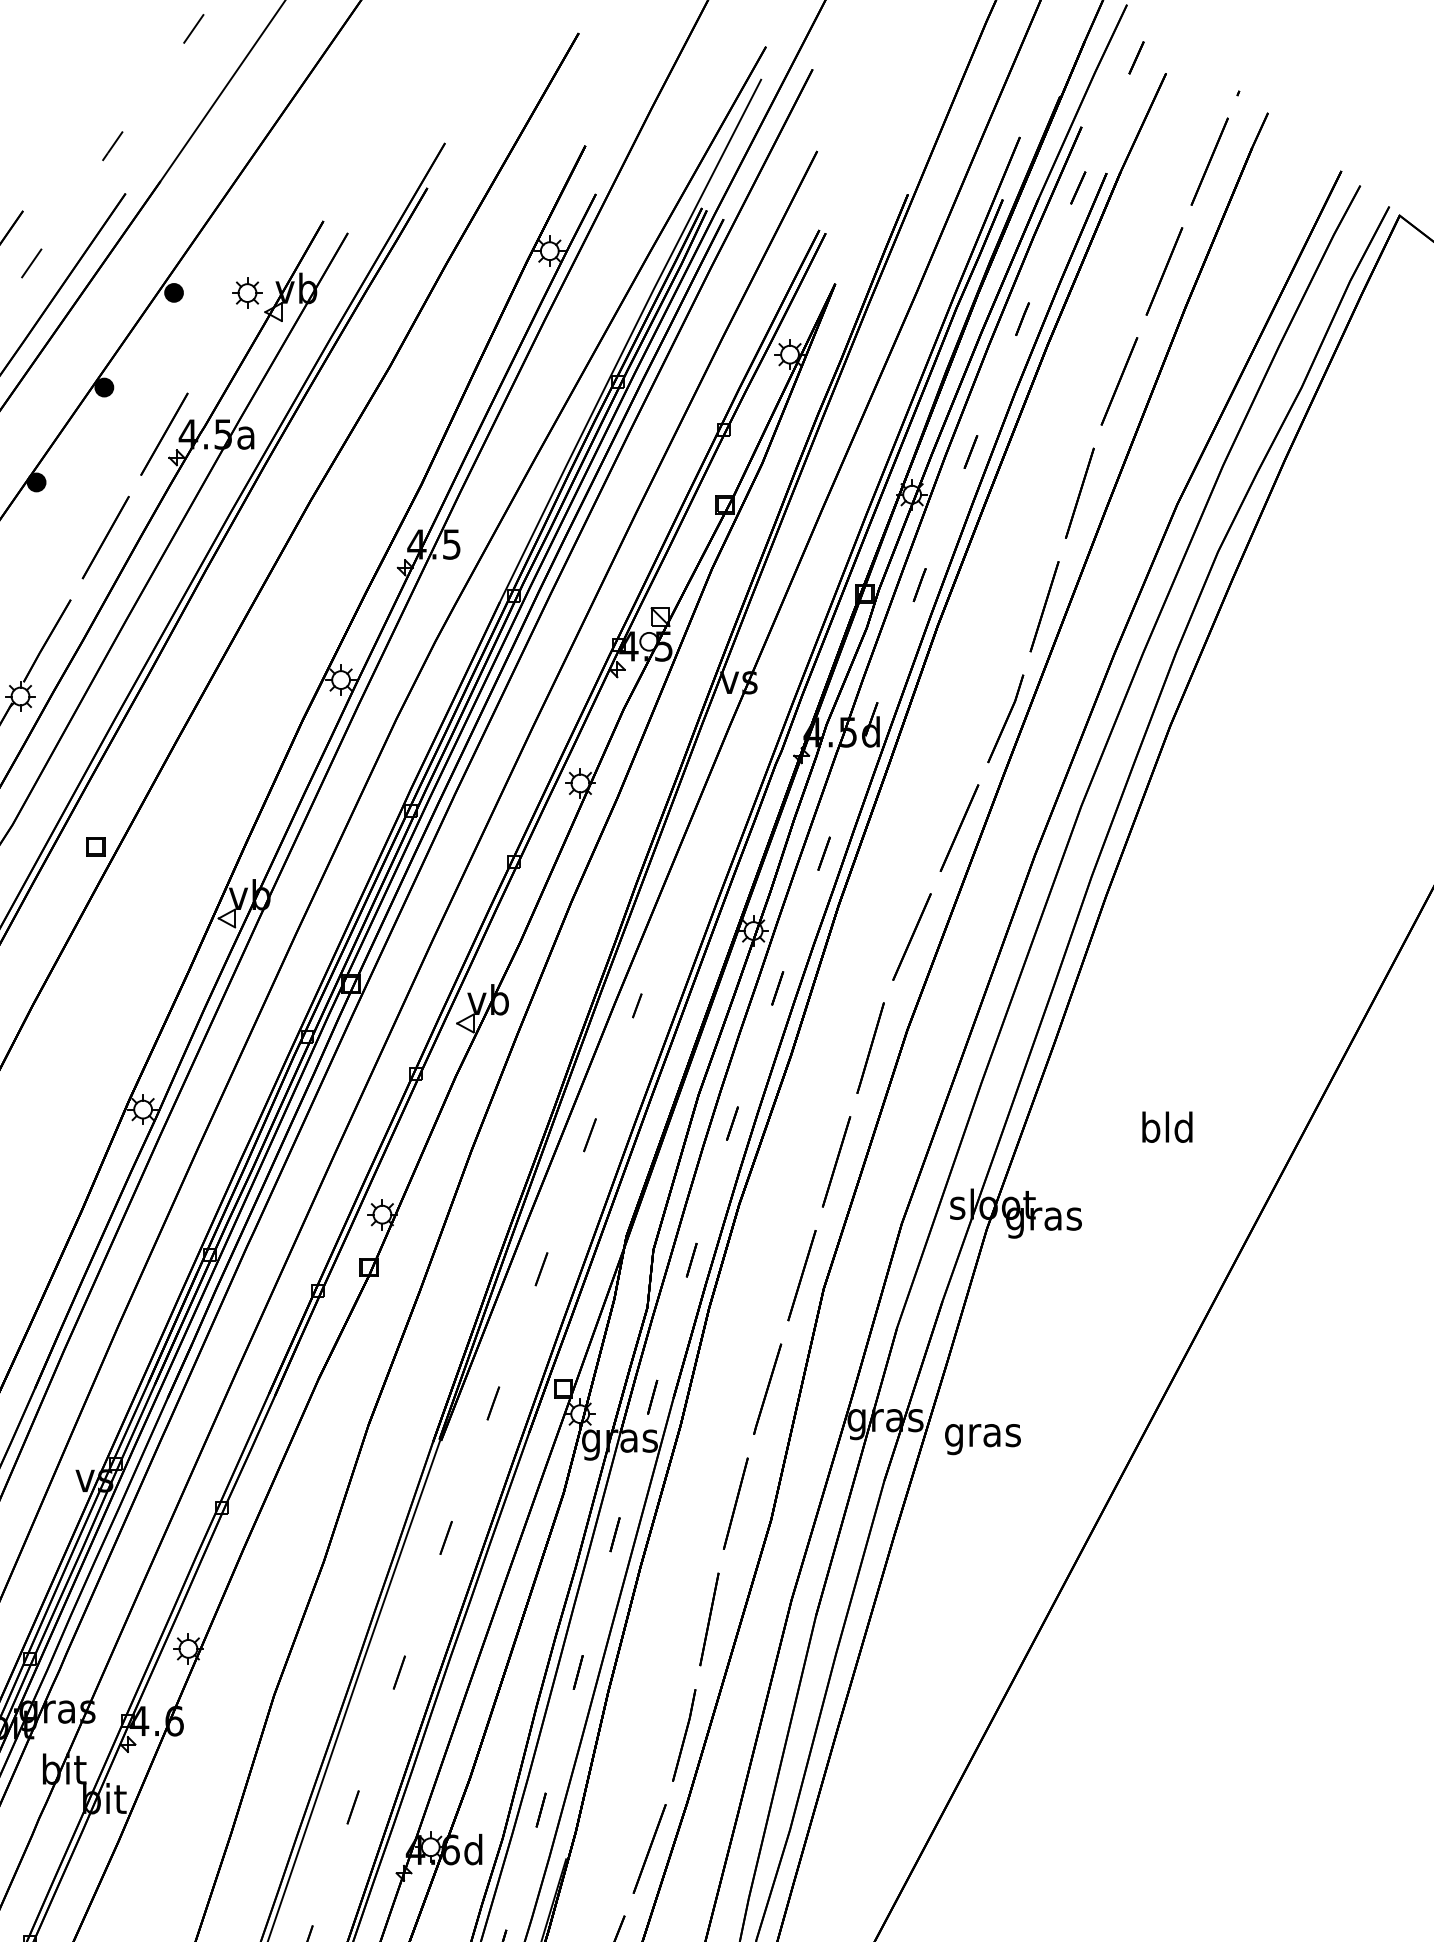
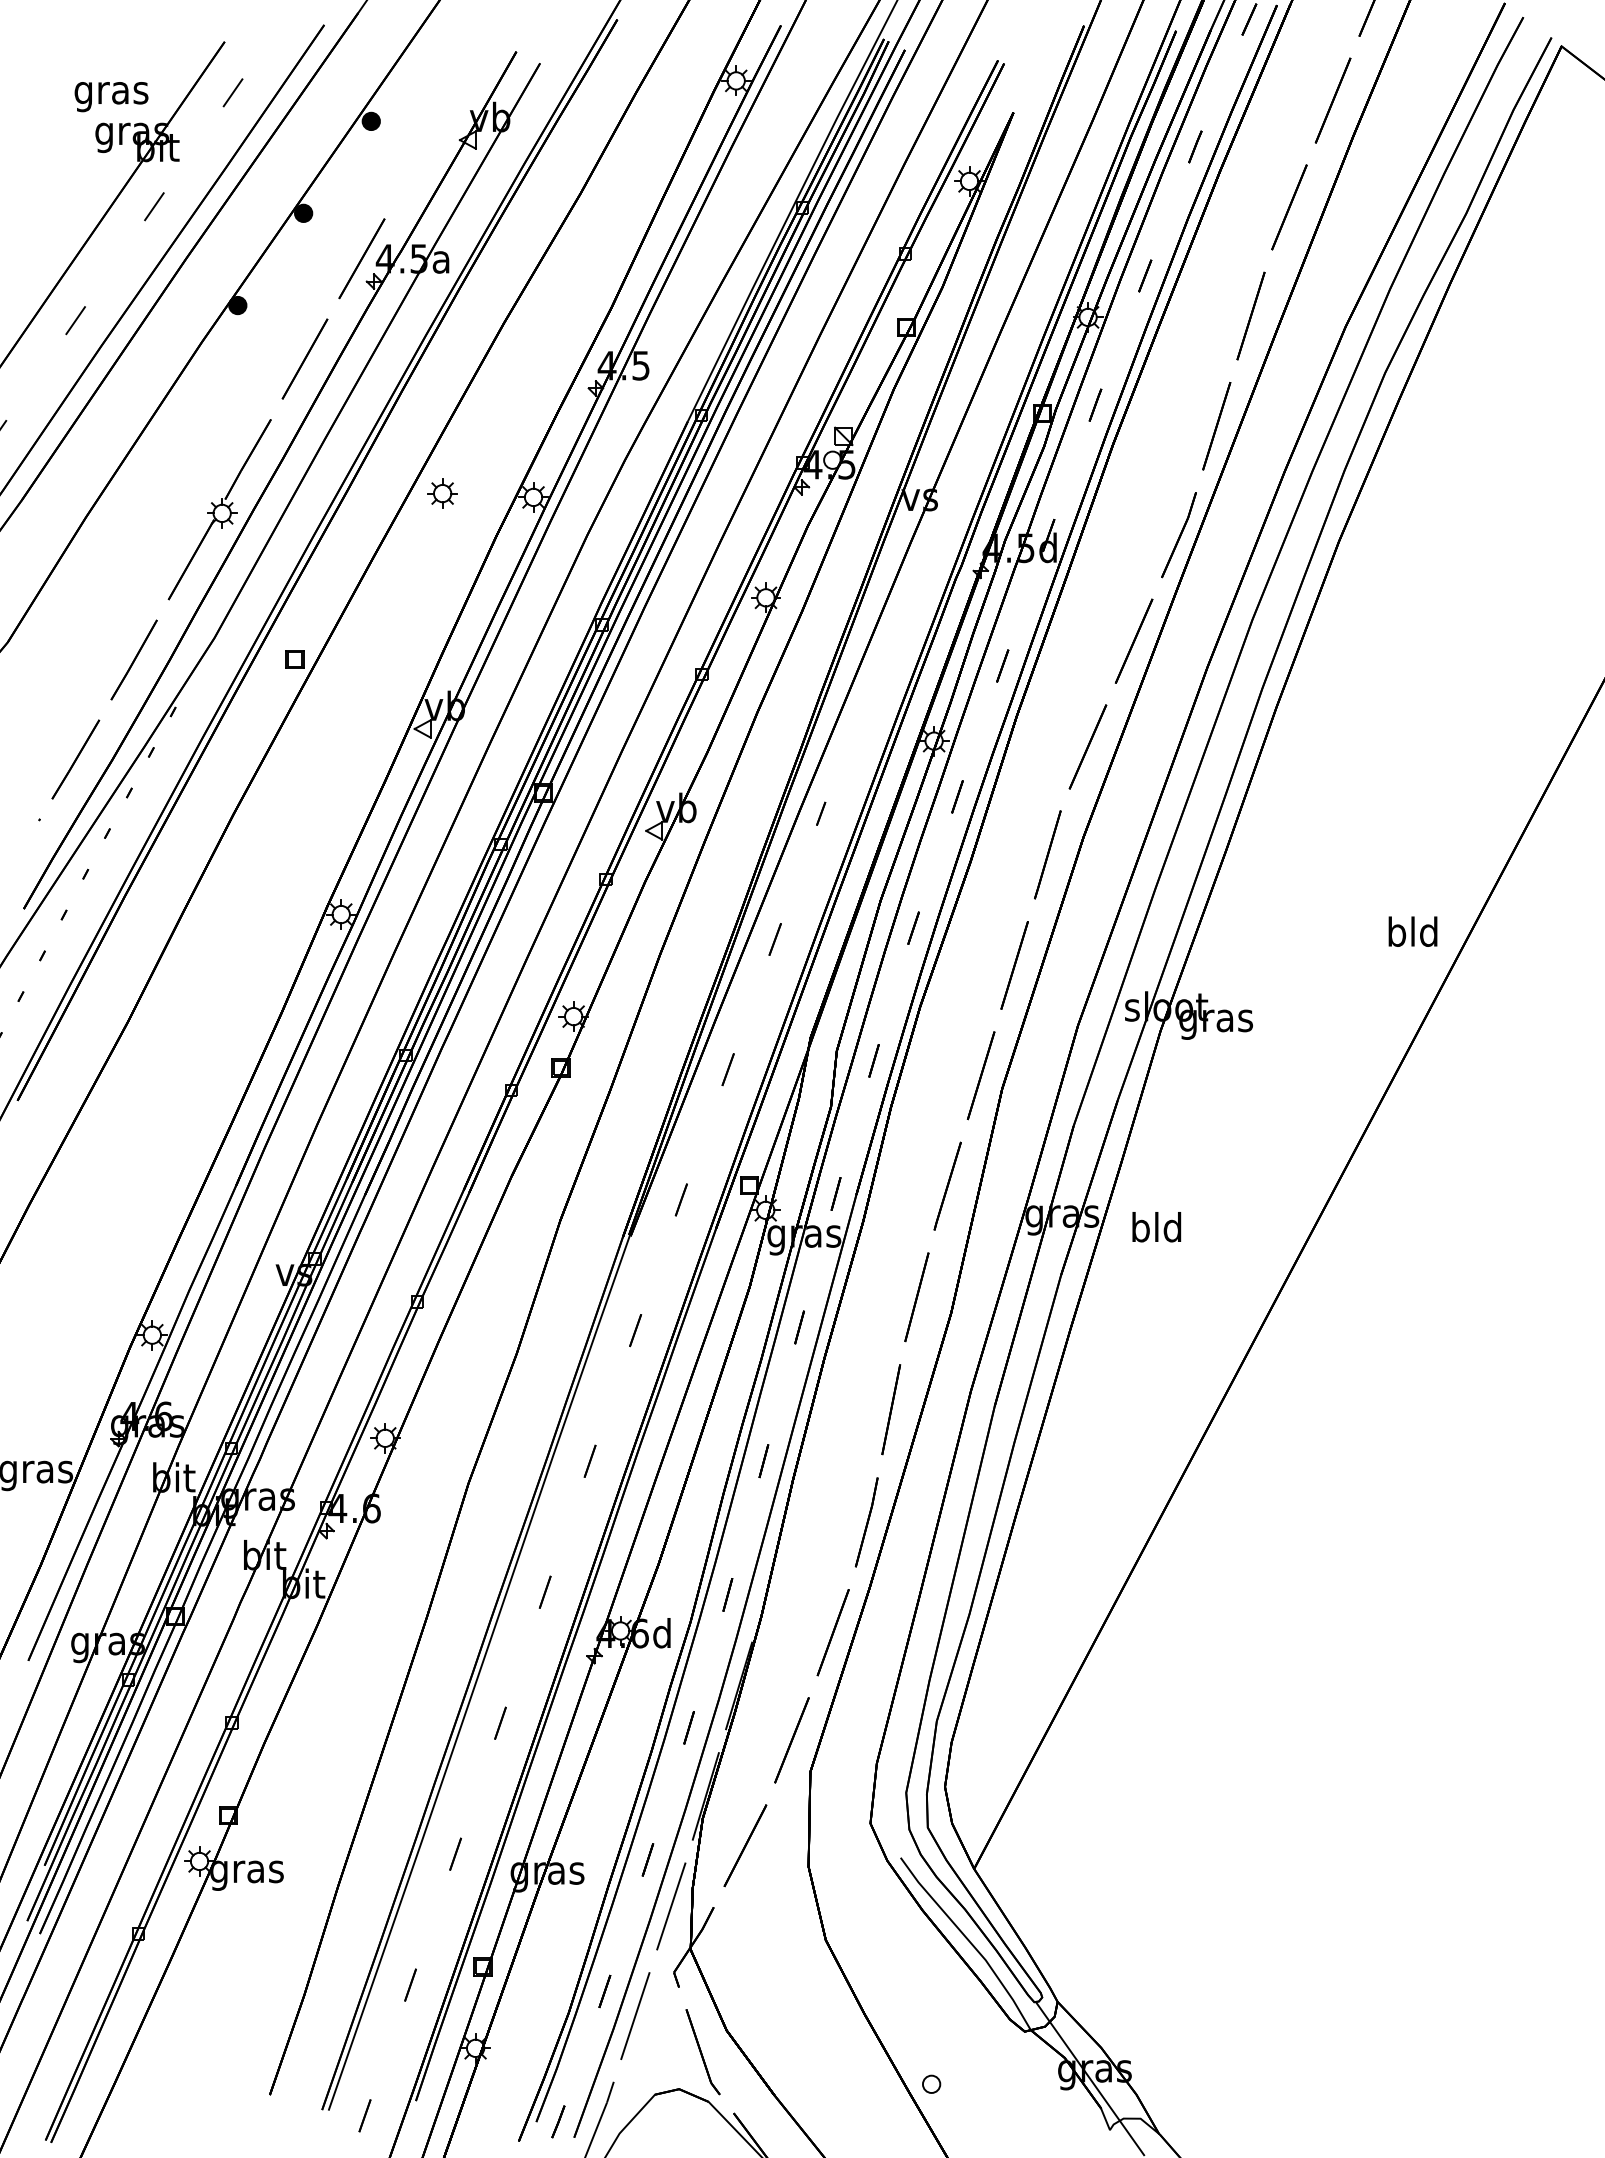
part: (247, 292) -> (442, 493), moved
text: (1166, 1127) -> (1412, 931), moved
text: (982, 1435) -> (1156, 1231), gras -> bld

